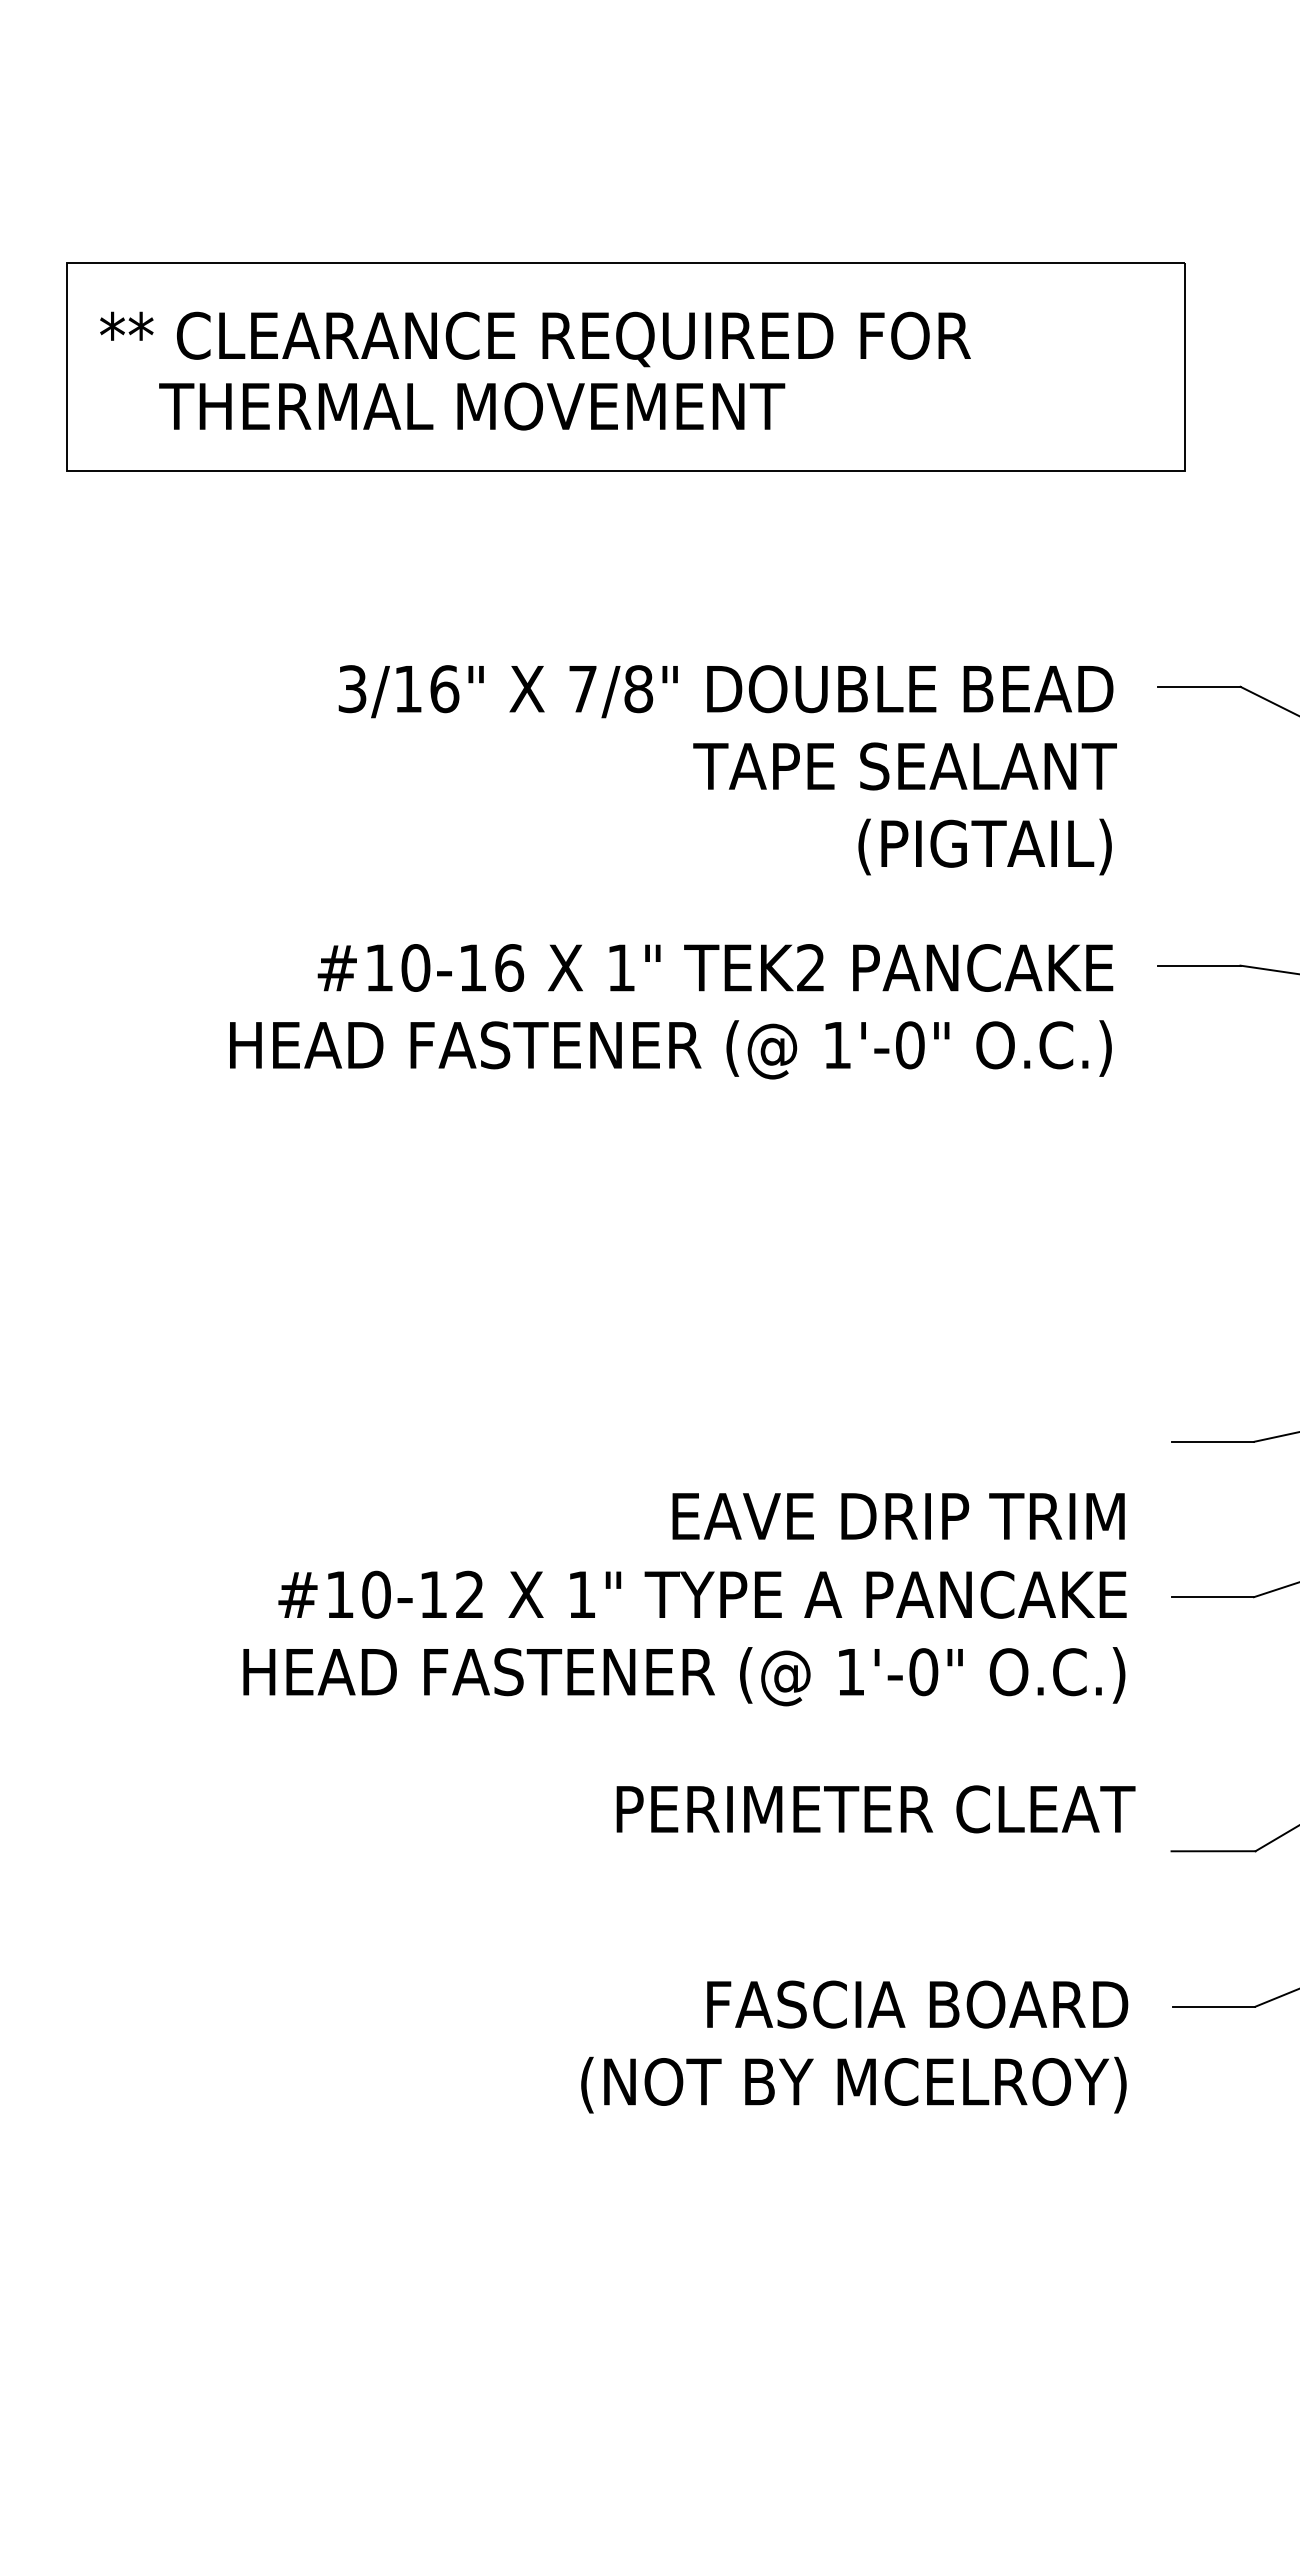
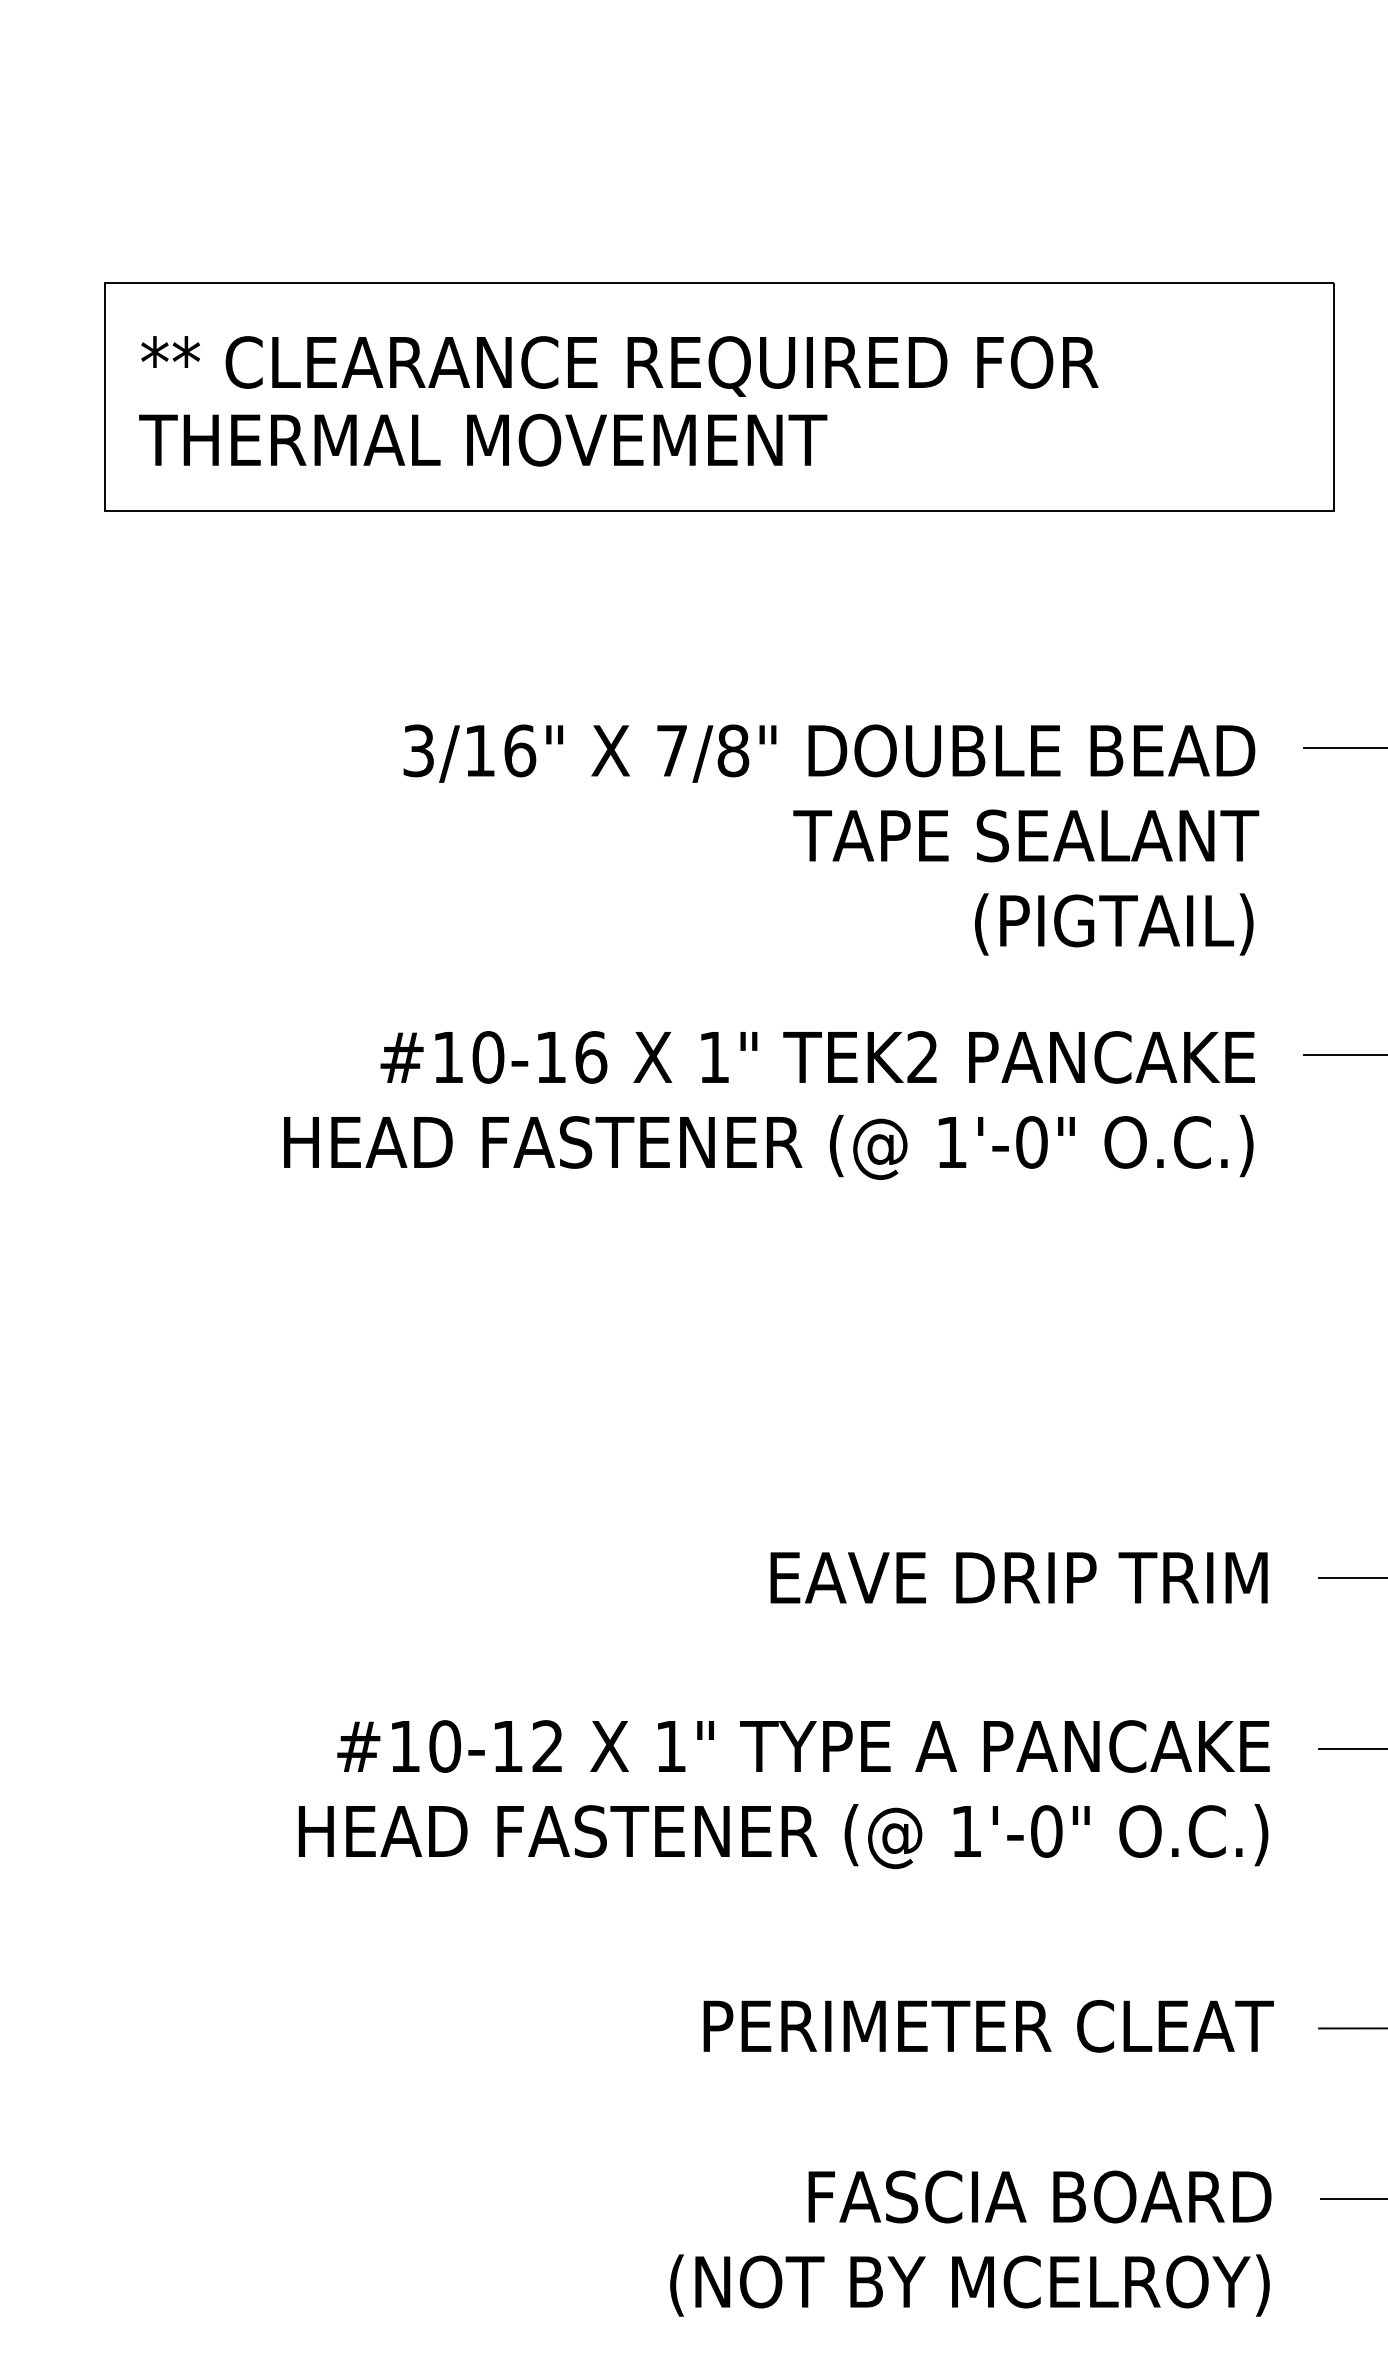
text: (472, 406) -> (483, 440), moved
text: (898, 1516) -> (1018, 1577), moved
text: (875, 1809) -> (988, 2026), moved

